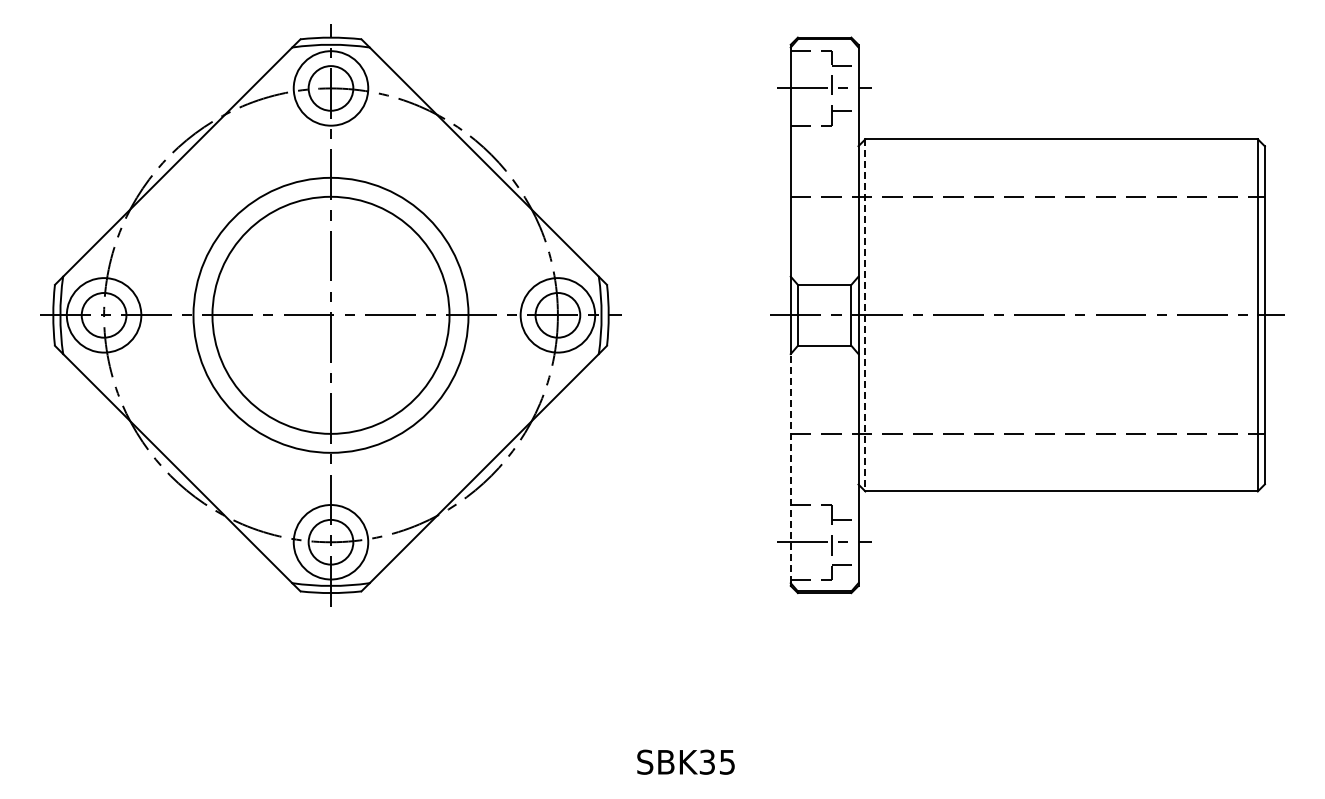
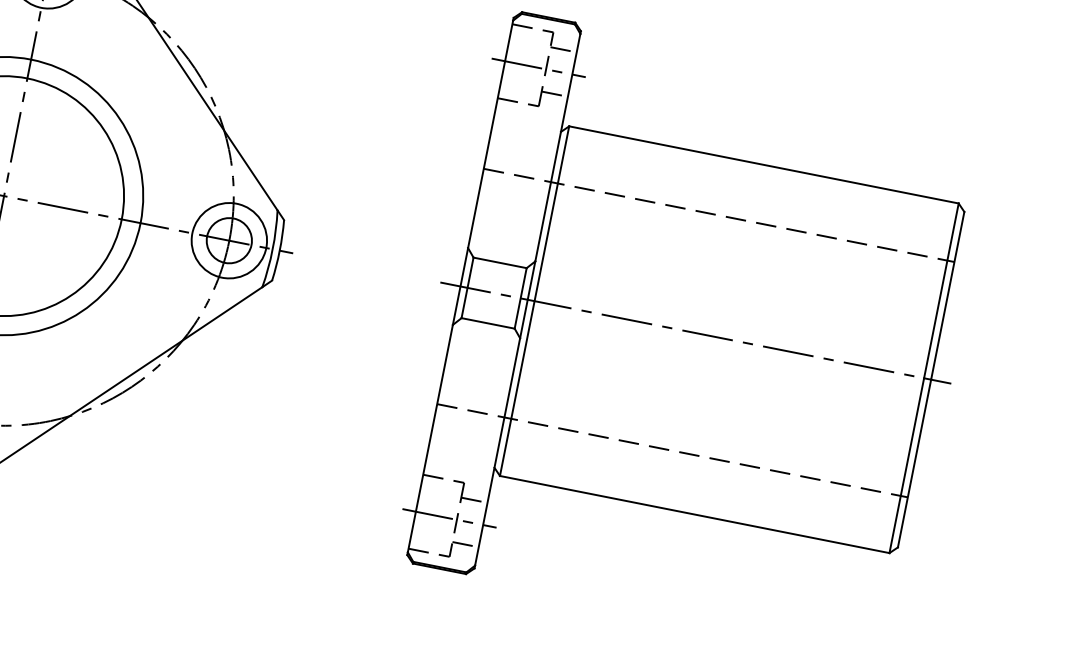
line: (865, 315) -> (534, 301), dashed -> solid
line: (790, 468) -> (430, 438), dashed -> solid

